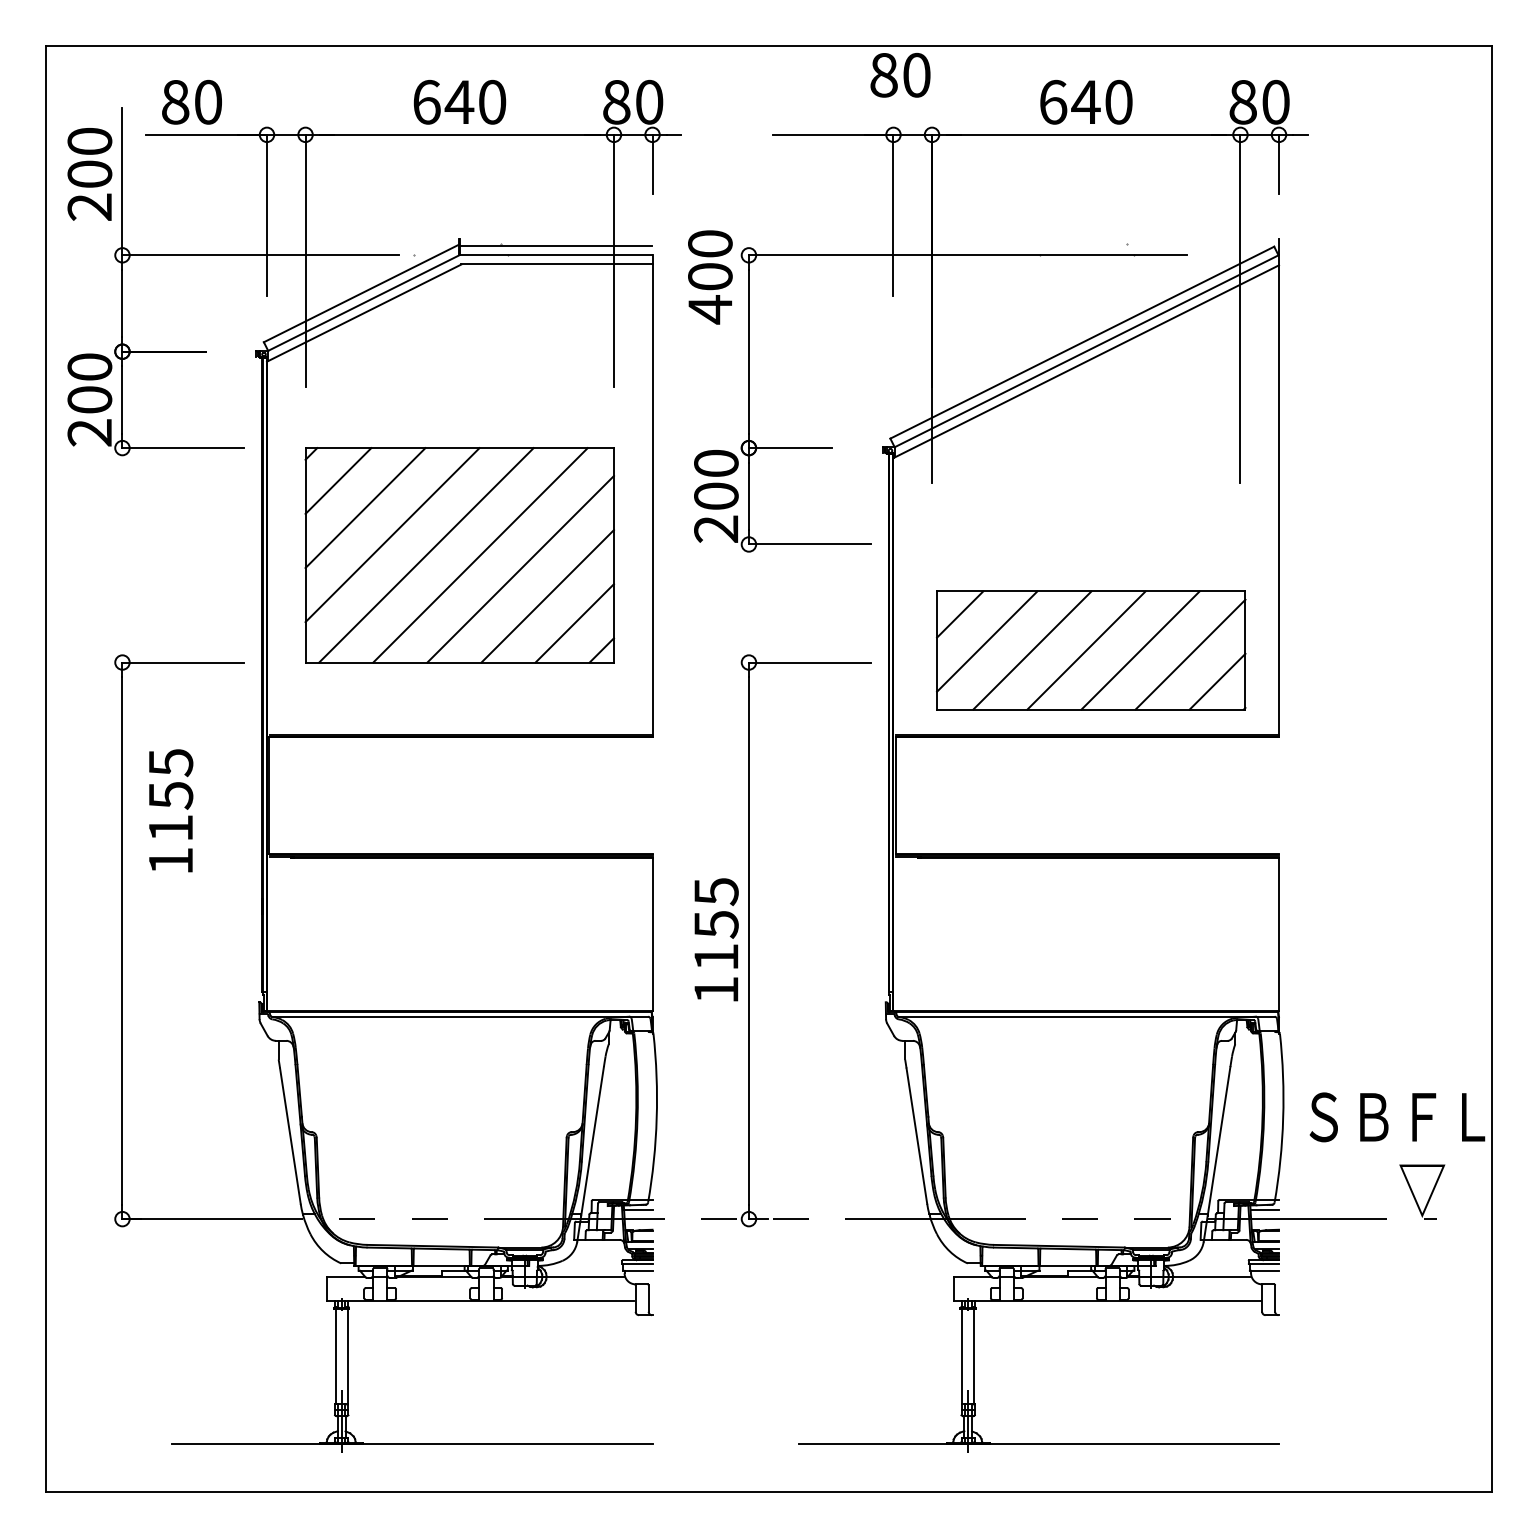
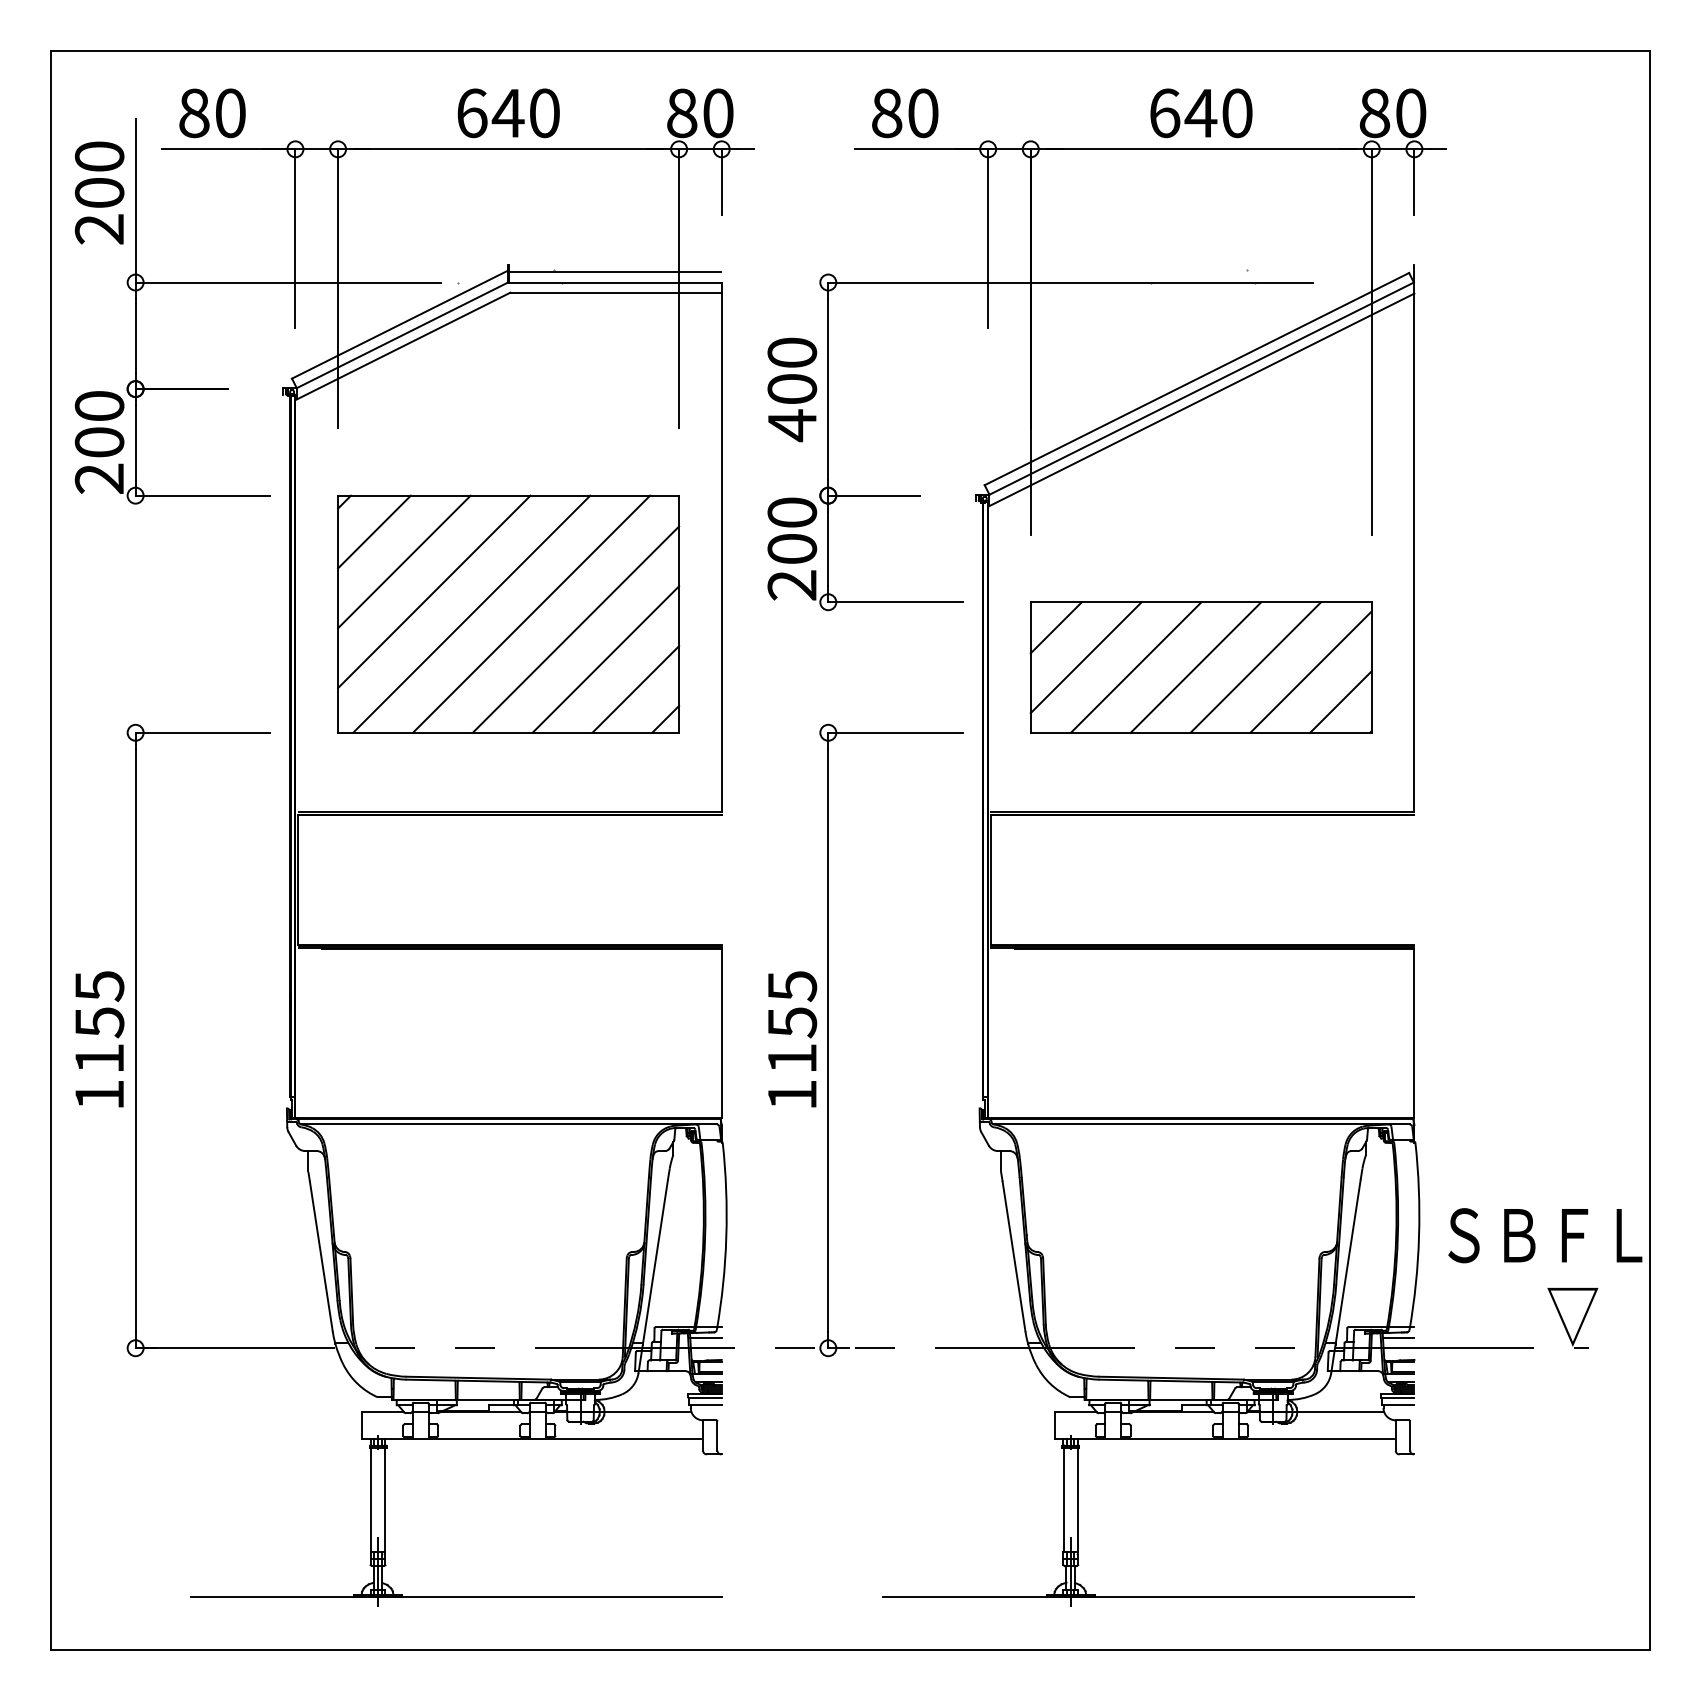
text: (900, 75) -> (905, 113), moved
text: (710, 277) -> (792, 389), moved
part: (1091, 650) -> (1201, 667), moved
text: (171, 810) -> (100, 1039), moved

